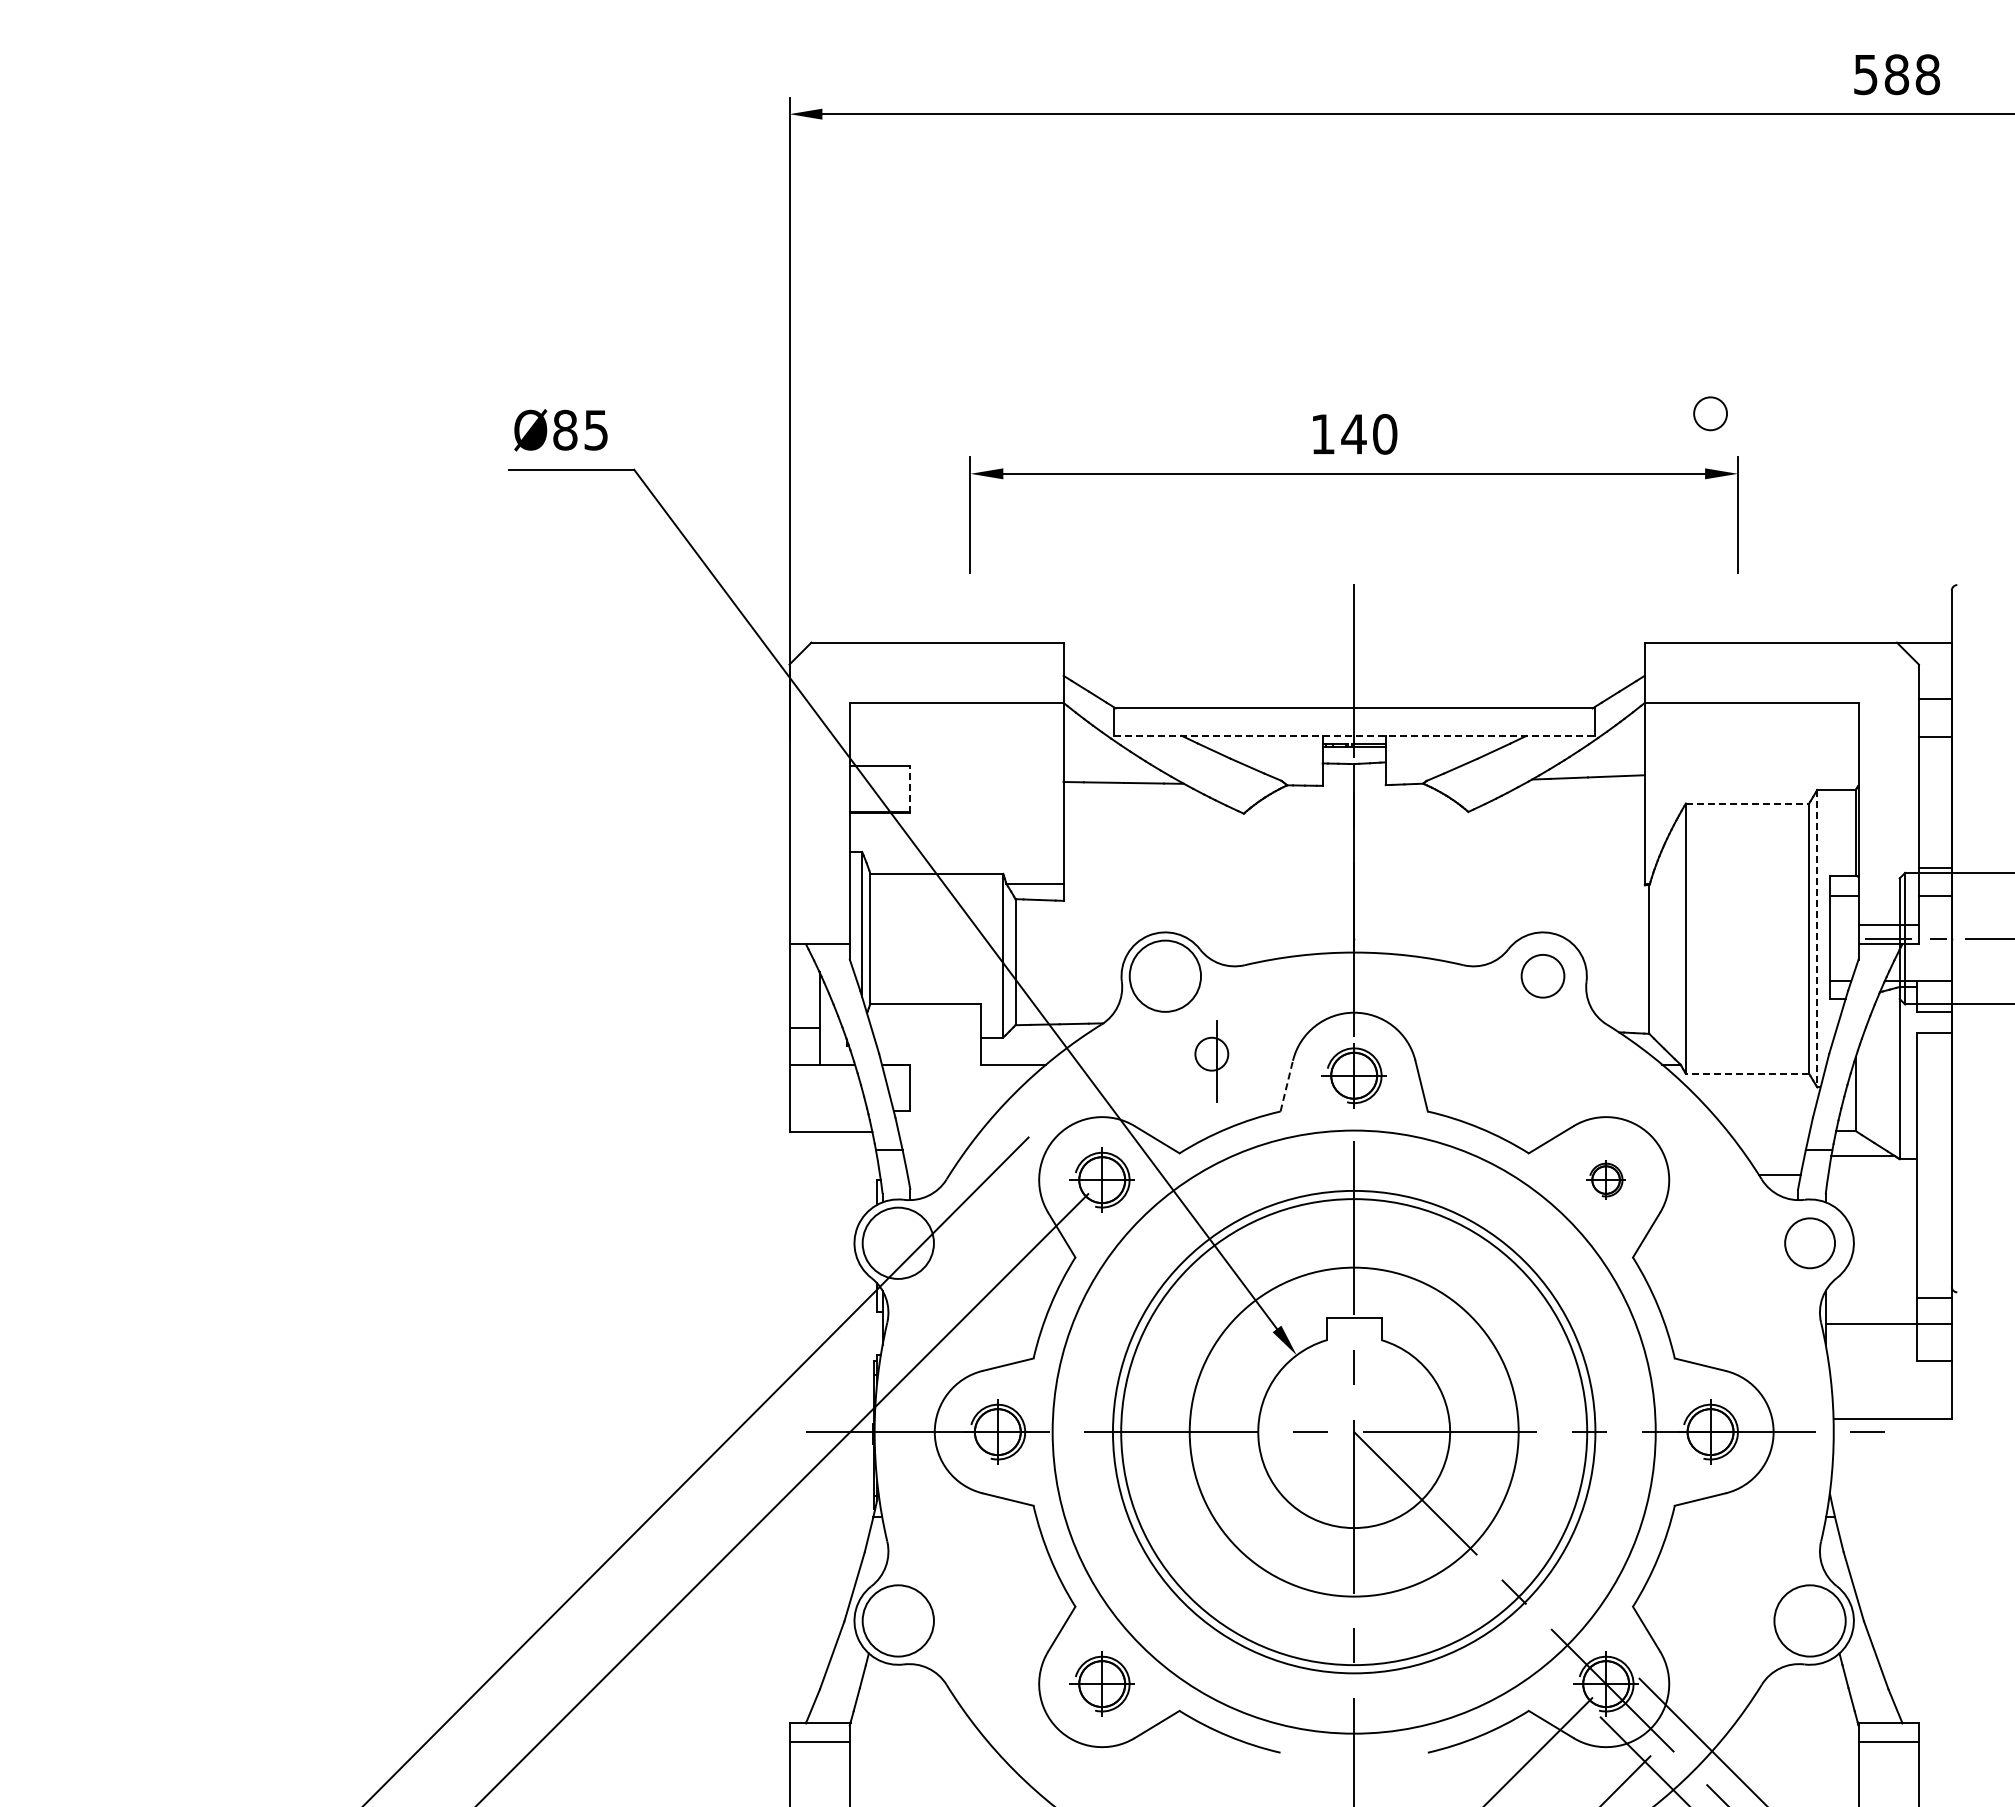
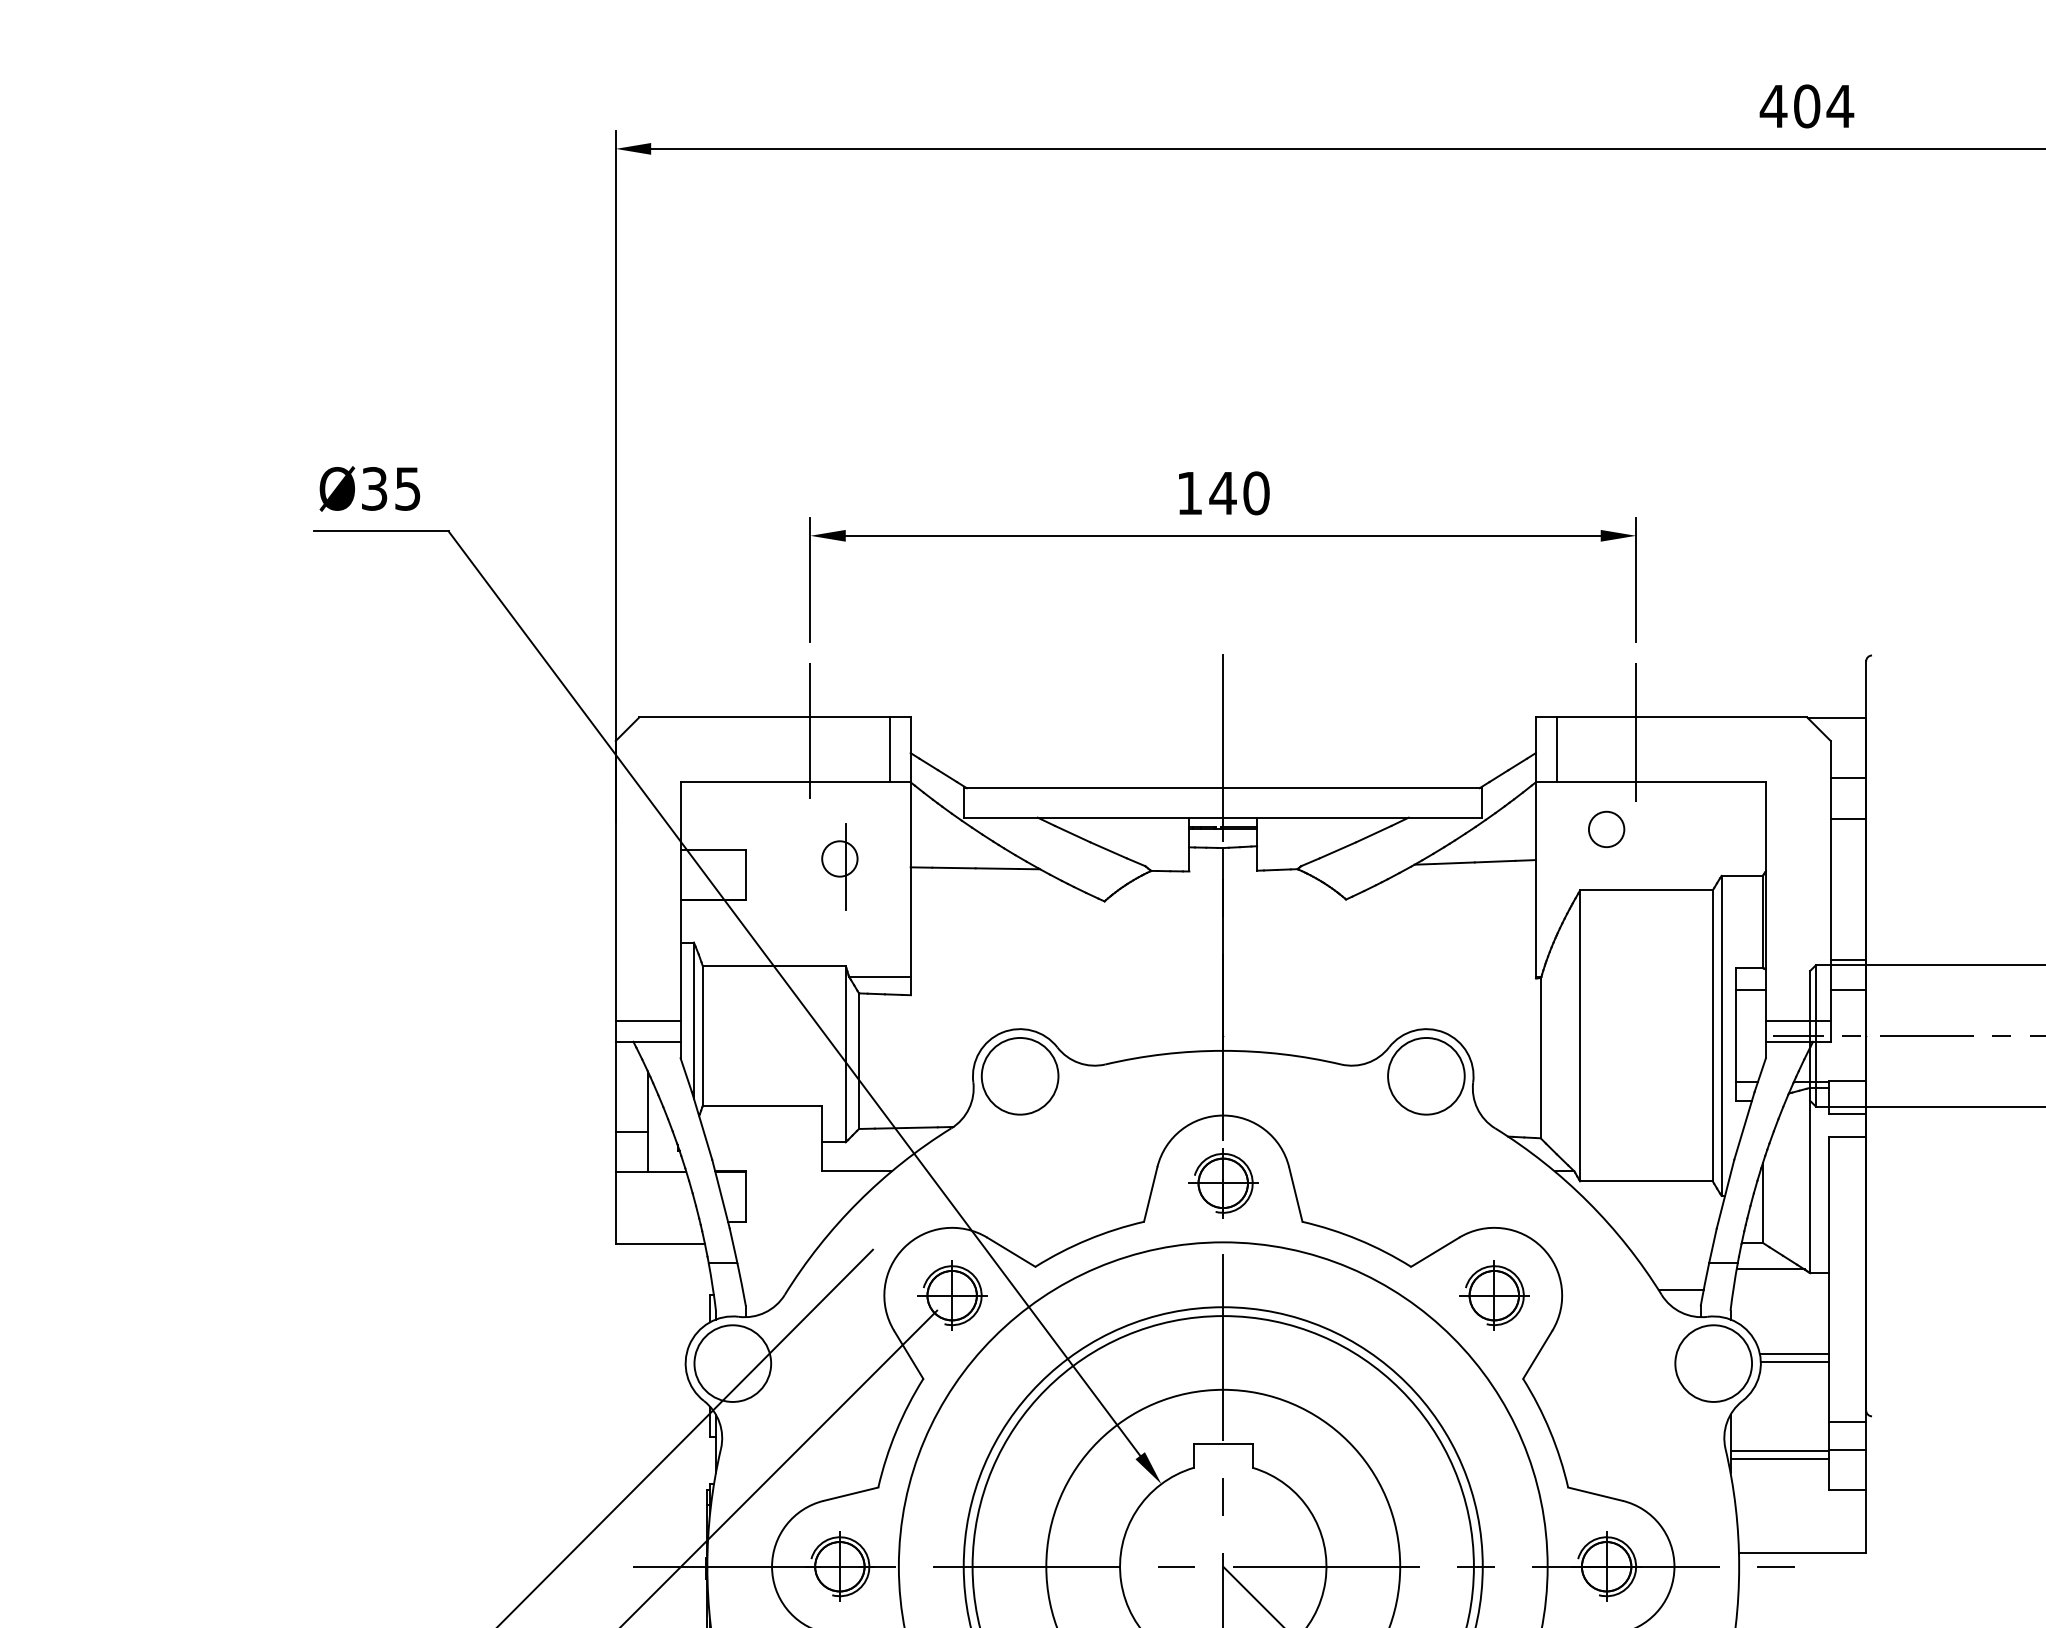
text: (1896, 74) -> (1806, 106), 588 -> 404
circle: (1710, 413) -> (1606, 829), moved
text: (565, 429) -> (374, 488), Ø85 -> Ø35
line: (970, 655) -> (810, 731), added
line: (1737, 656) -> (1635, 732), added
line: (1044, 672) -> (890, 749), added
line: (1663, 672) -> (1556, 749), added
line: (1354, 735) -> (1223, 817), dashed -> solid
line: (910, 788) -> (745, 874), dashed -> solid
line: (1747, 803) -> (1646, 890), dashed -> solid
line: (819, 925) -> (648, 1021), added
line: (1817, 938) -> (1721, 1035), dashed -> solid
circle: (1542, 975) -> (1425, 1075), size x1.67
part: (1211, 1061) -> (839, 866), moved
line: (1747, 1073) -> (1646, 1180), dashed -> solid
line: (1286, 1085) -> (1150, 1193), dashed -> solid
part: (1605, 1179) -> (1493, 1294), size x1.67
line: (1884, 1234) -> (1793, 1354), added
line: (1885, 1241) -> (1794, 1361), added
circle: (1809, 1242) -> (1713, 1362), size x1.43
line: (1871, 1331) -> (1779, 1458), added

